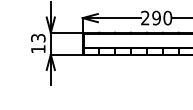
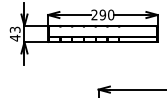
text: (38, 48) -> (15, 37), 13 -> 43

